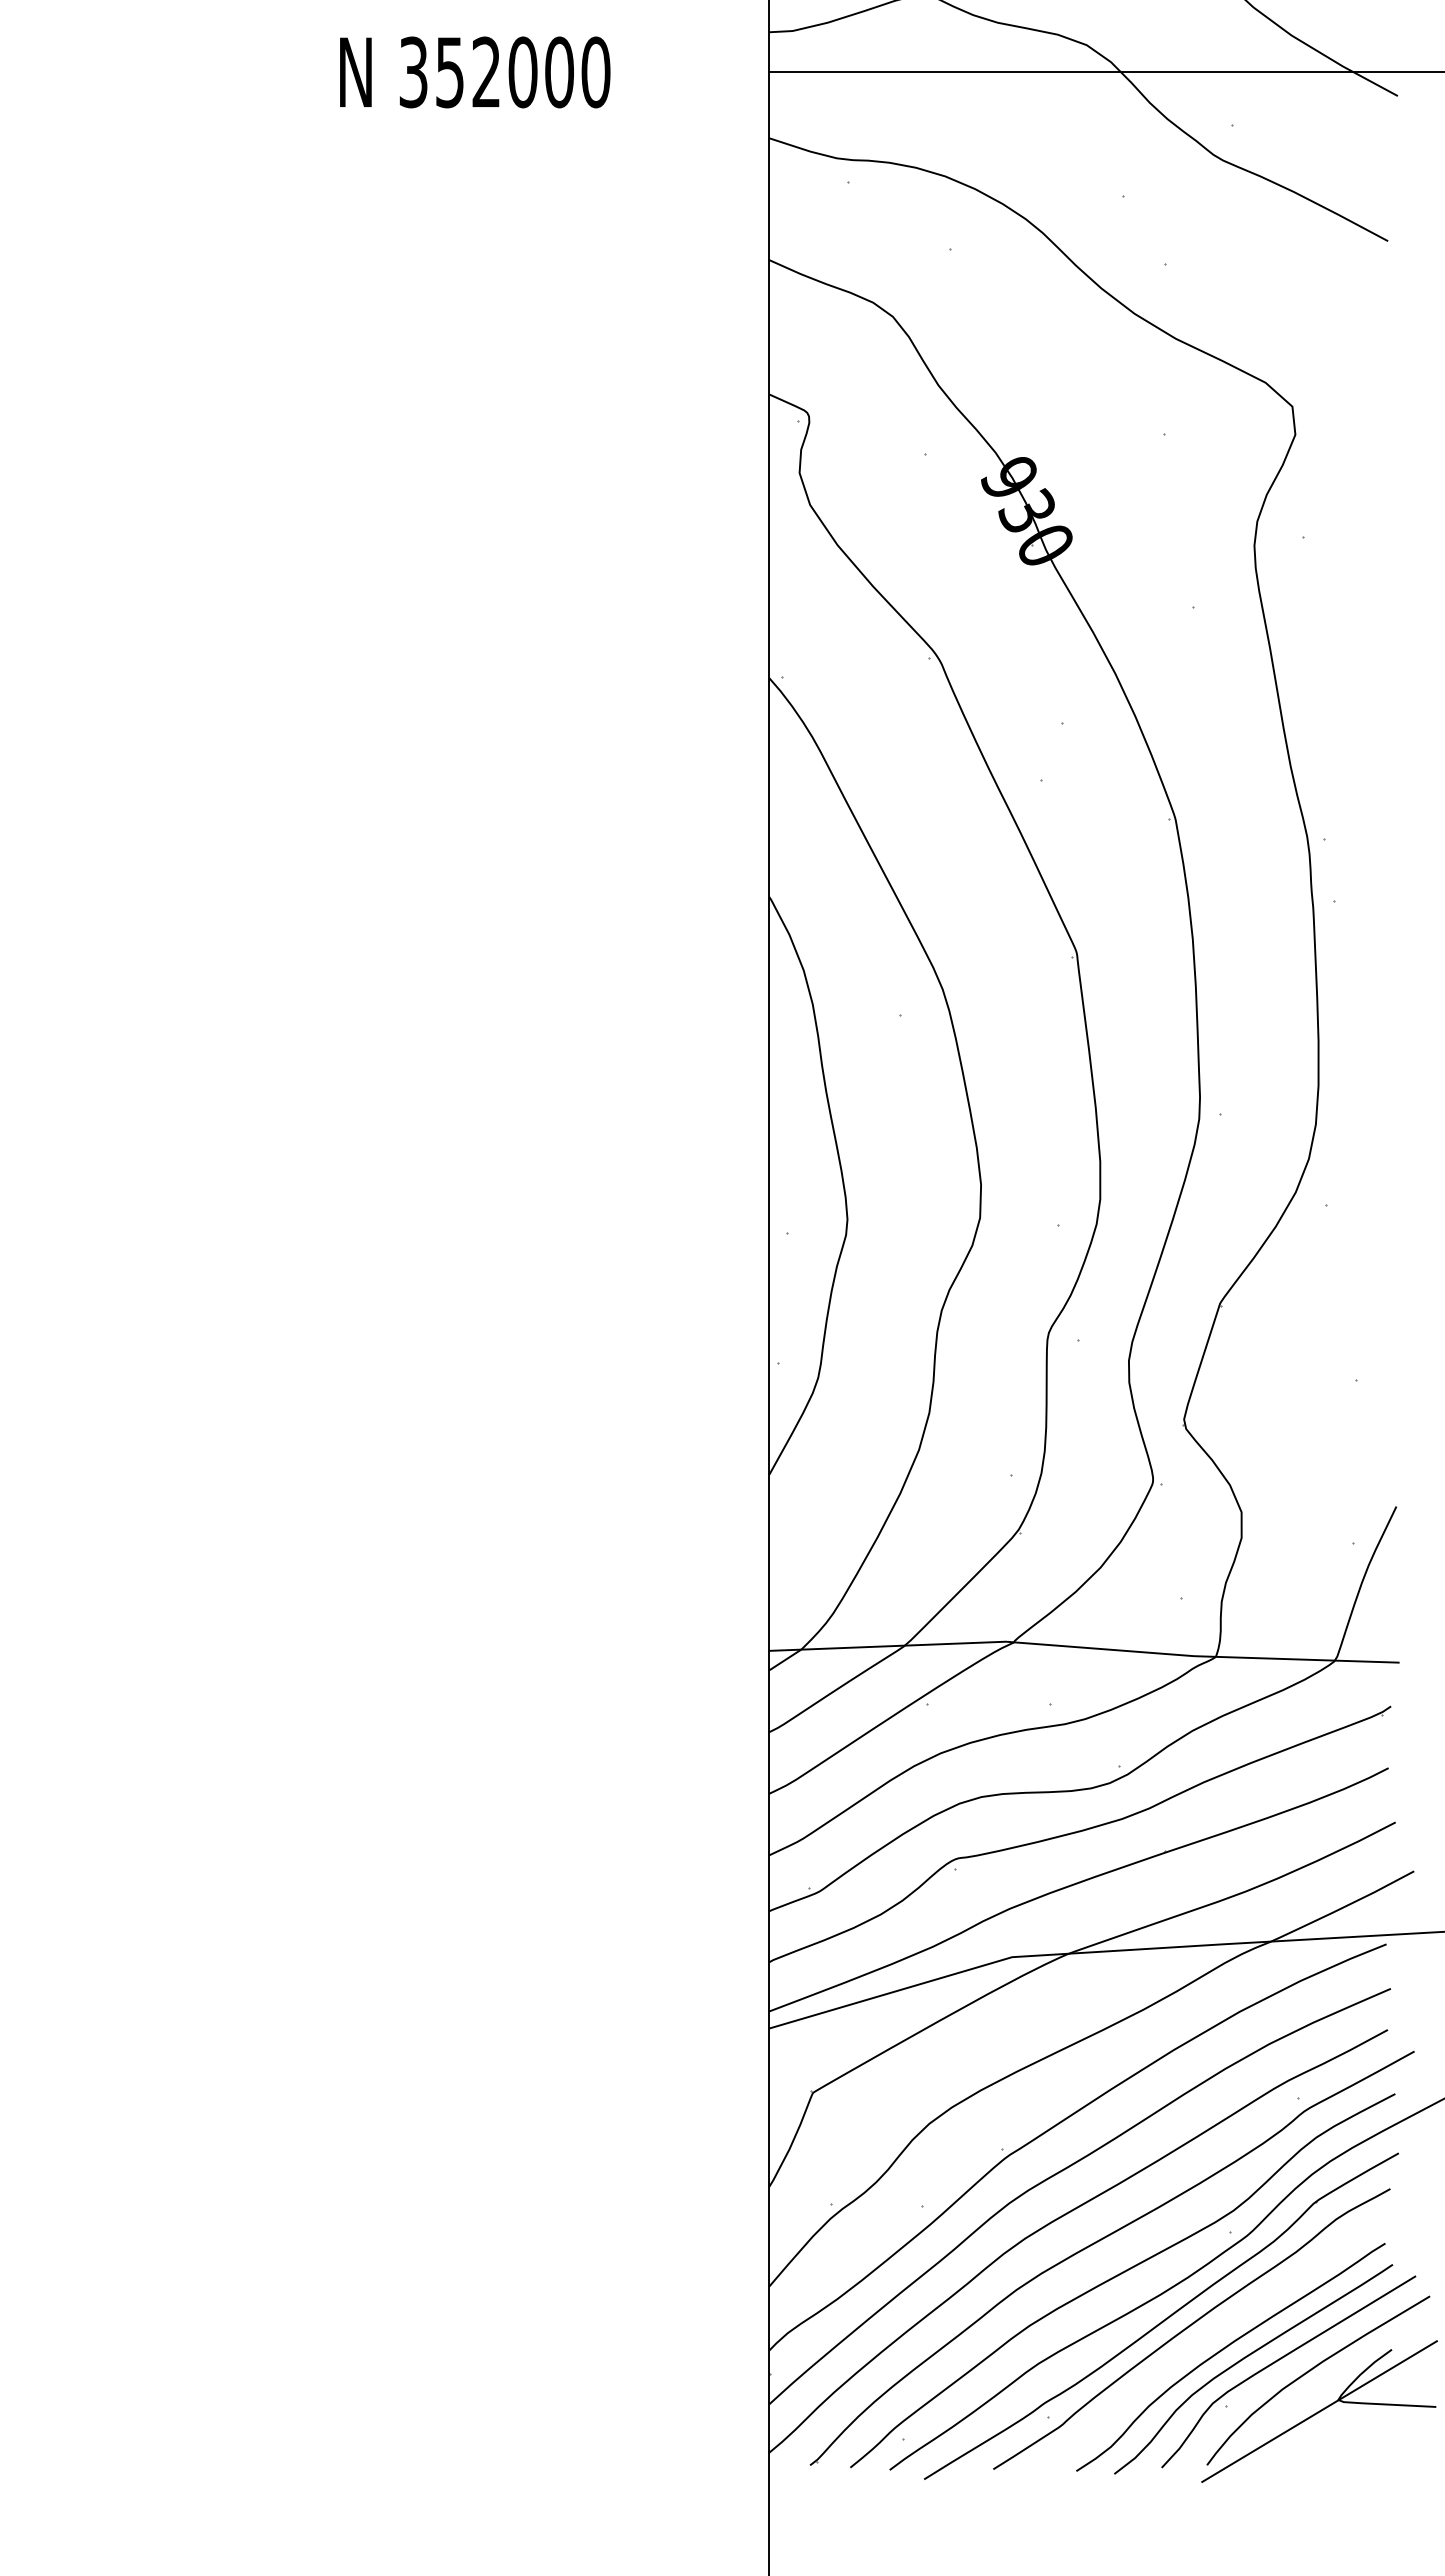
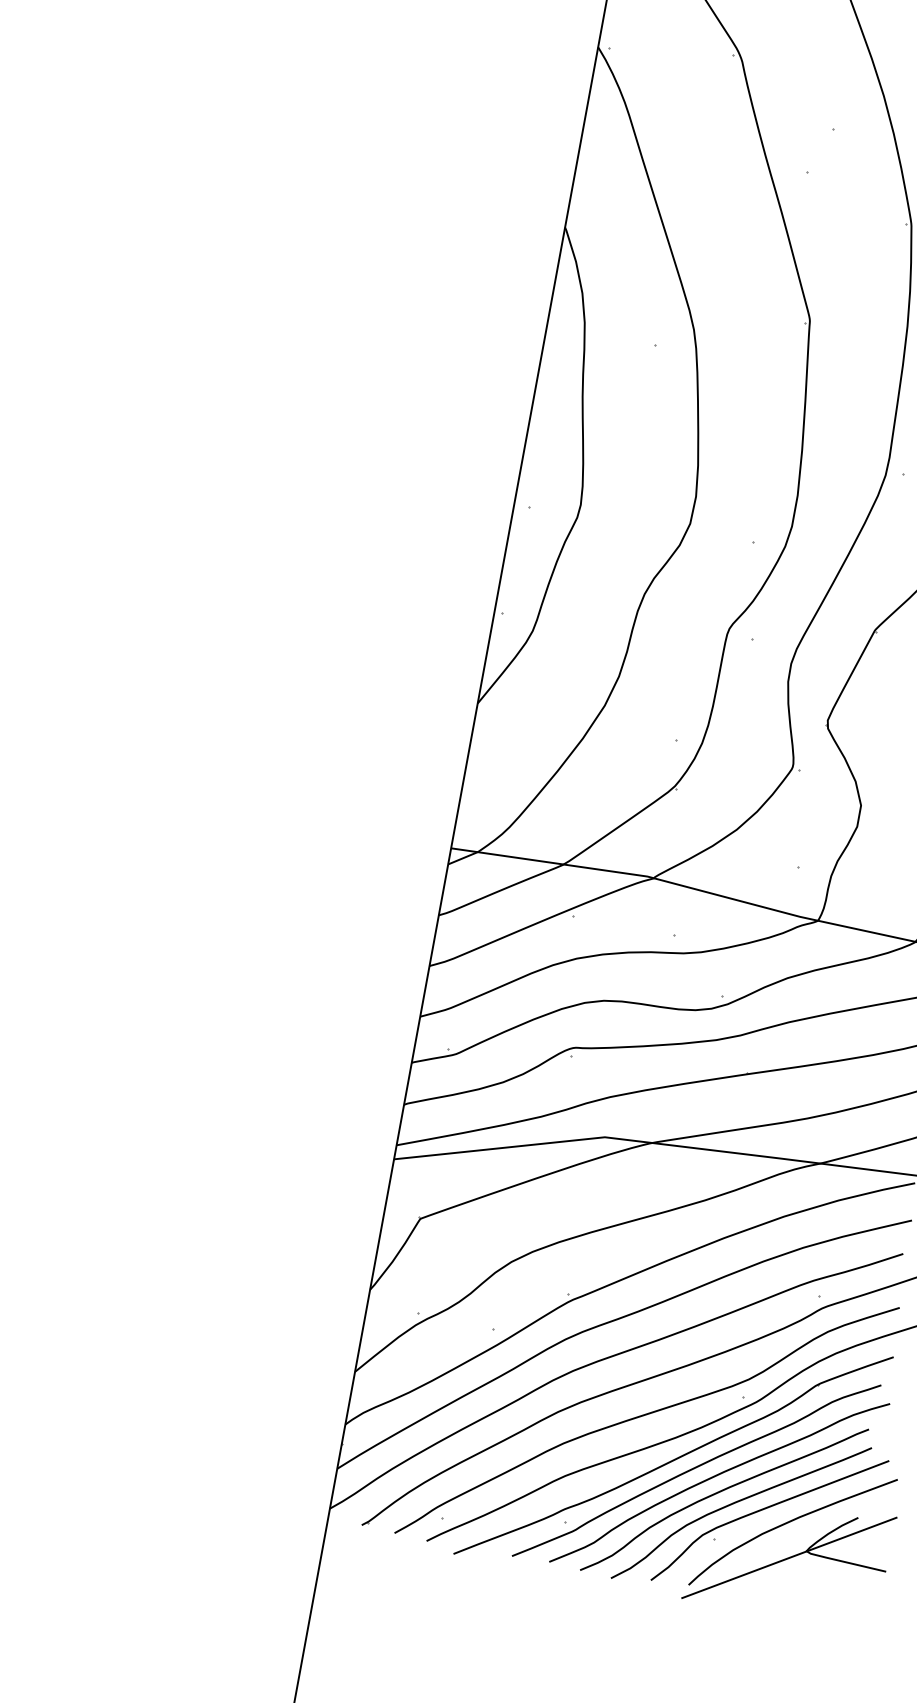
curve: (1215, 2332) -> (715, 1477), added

